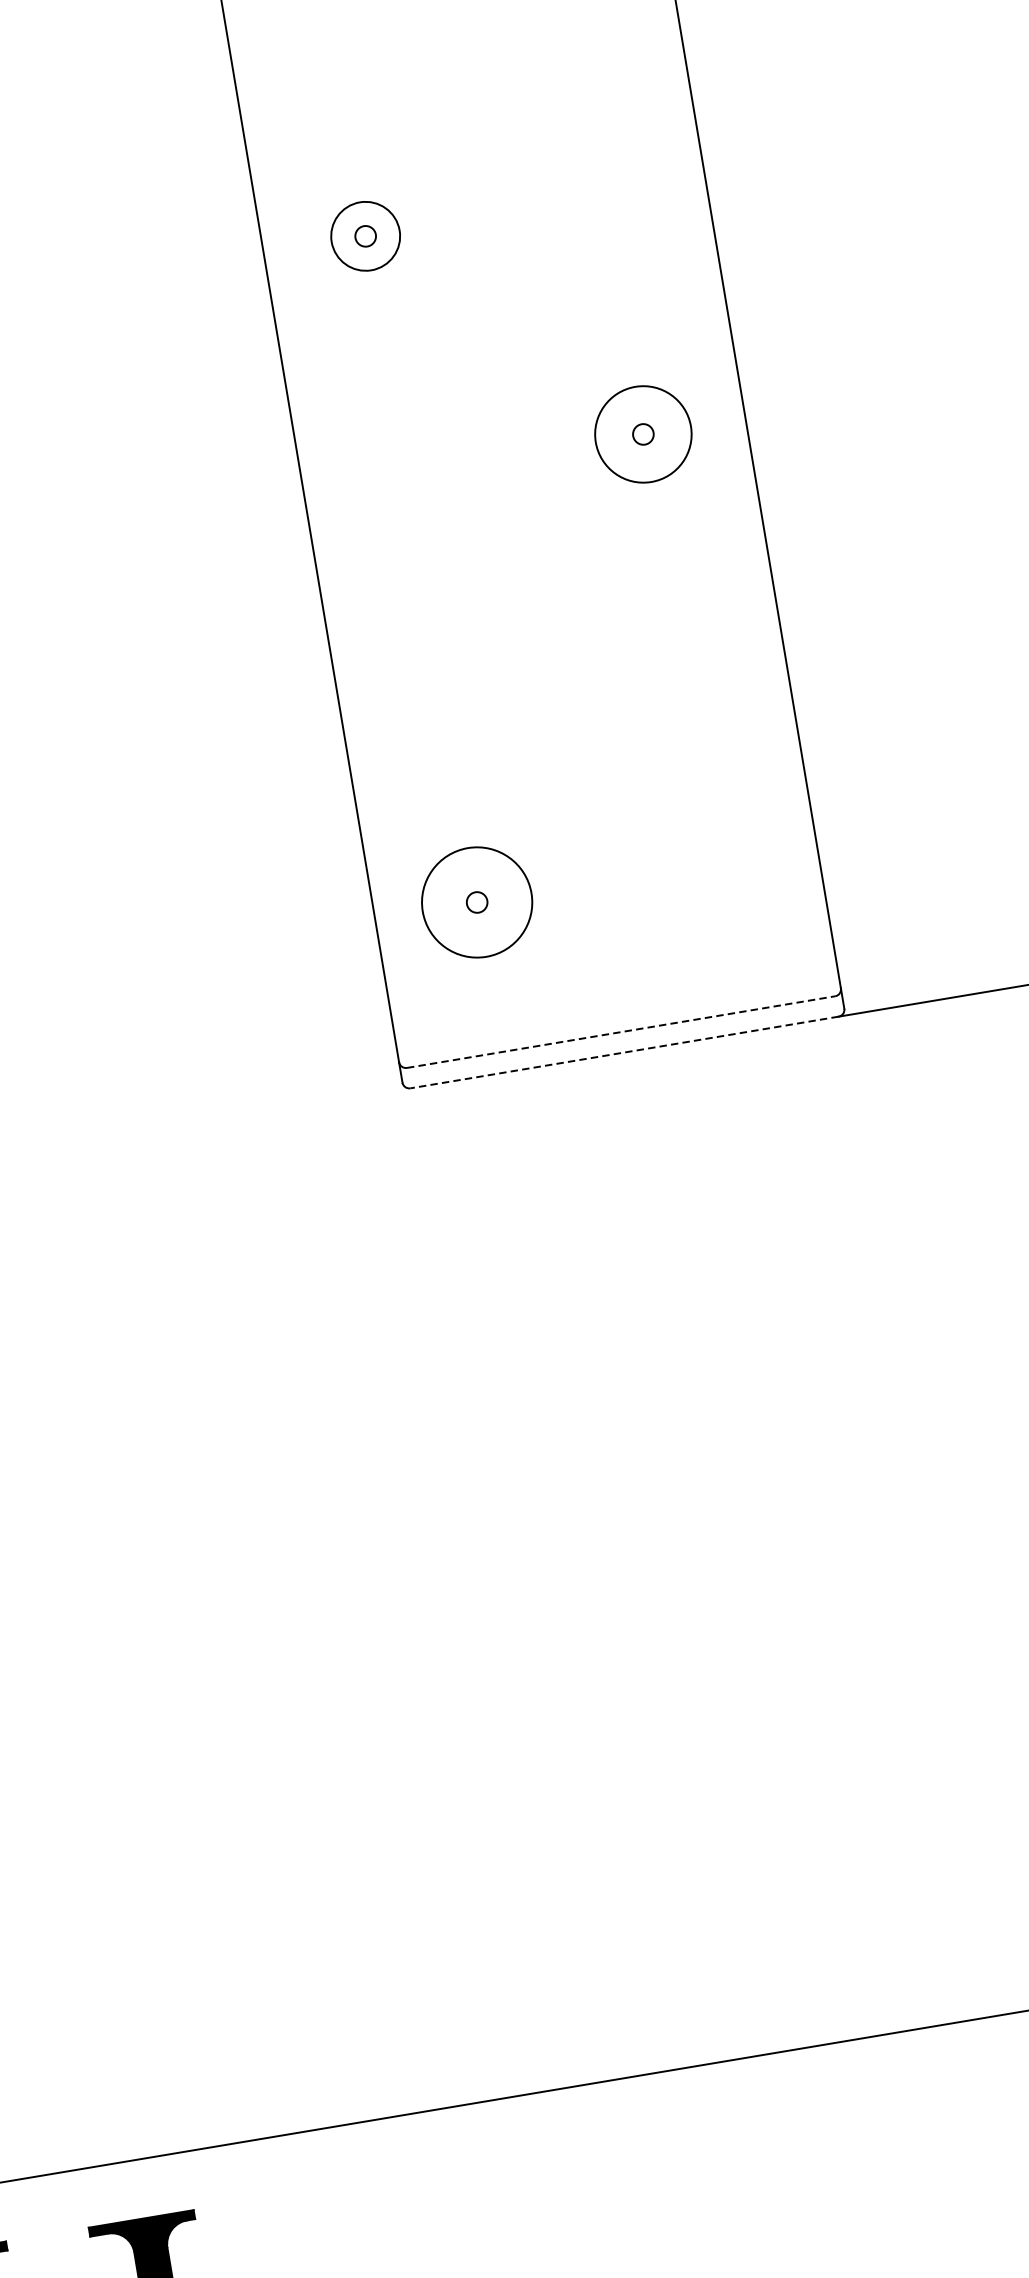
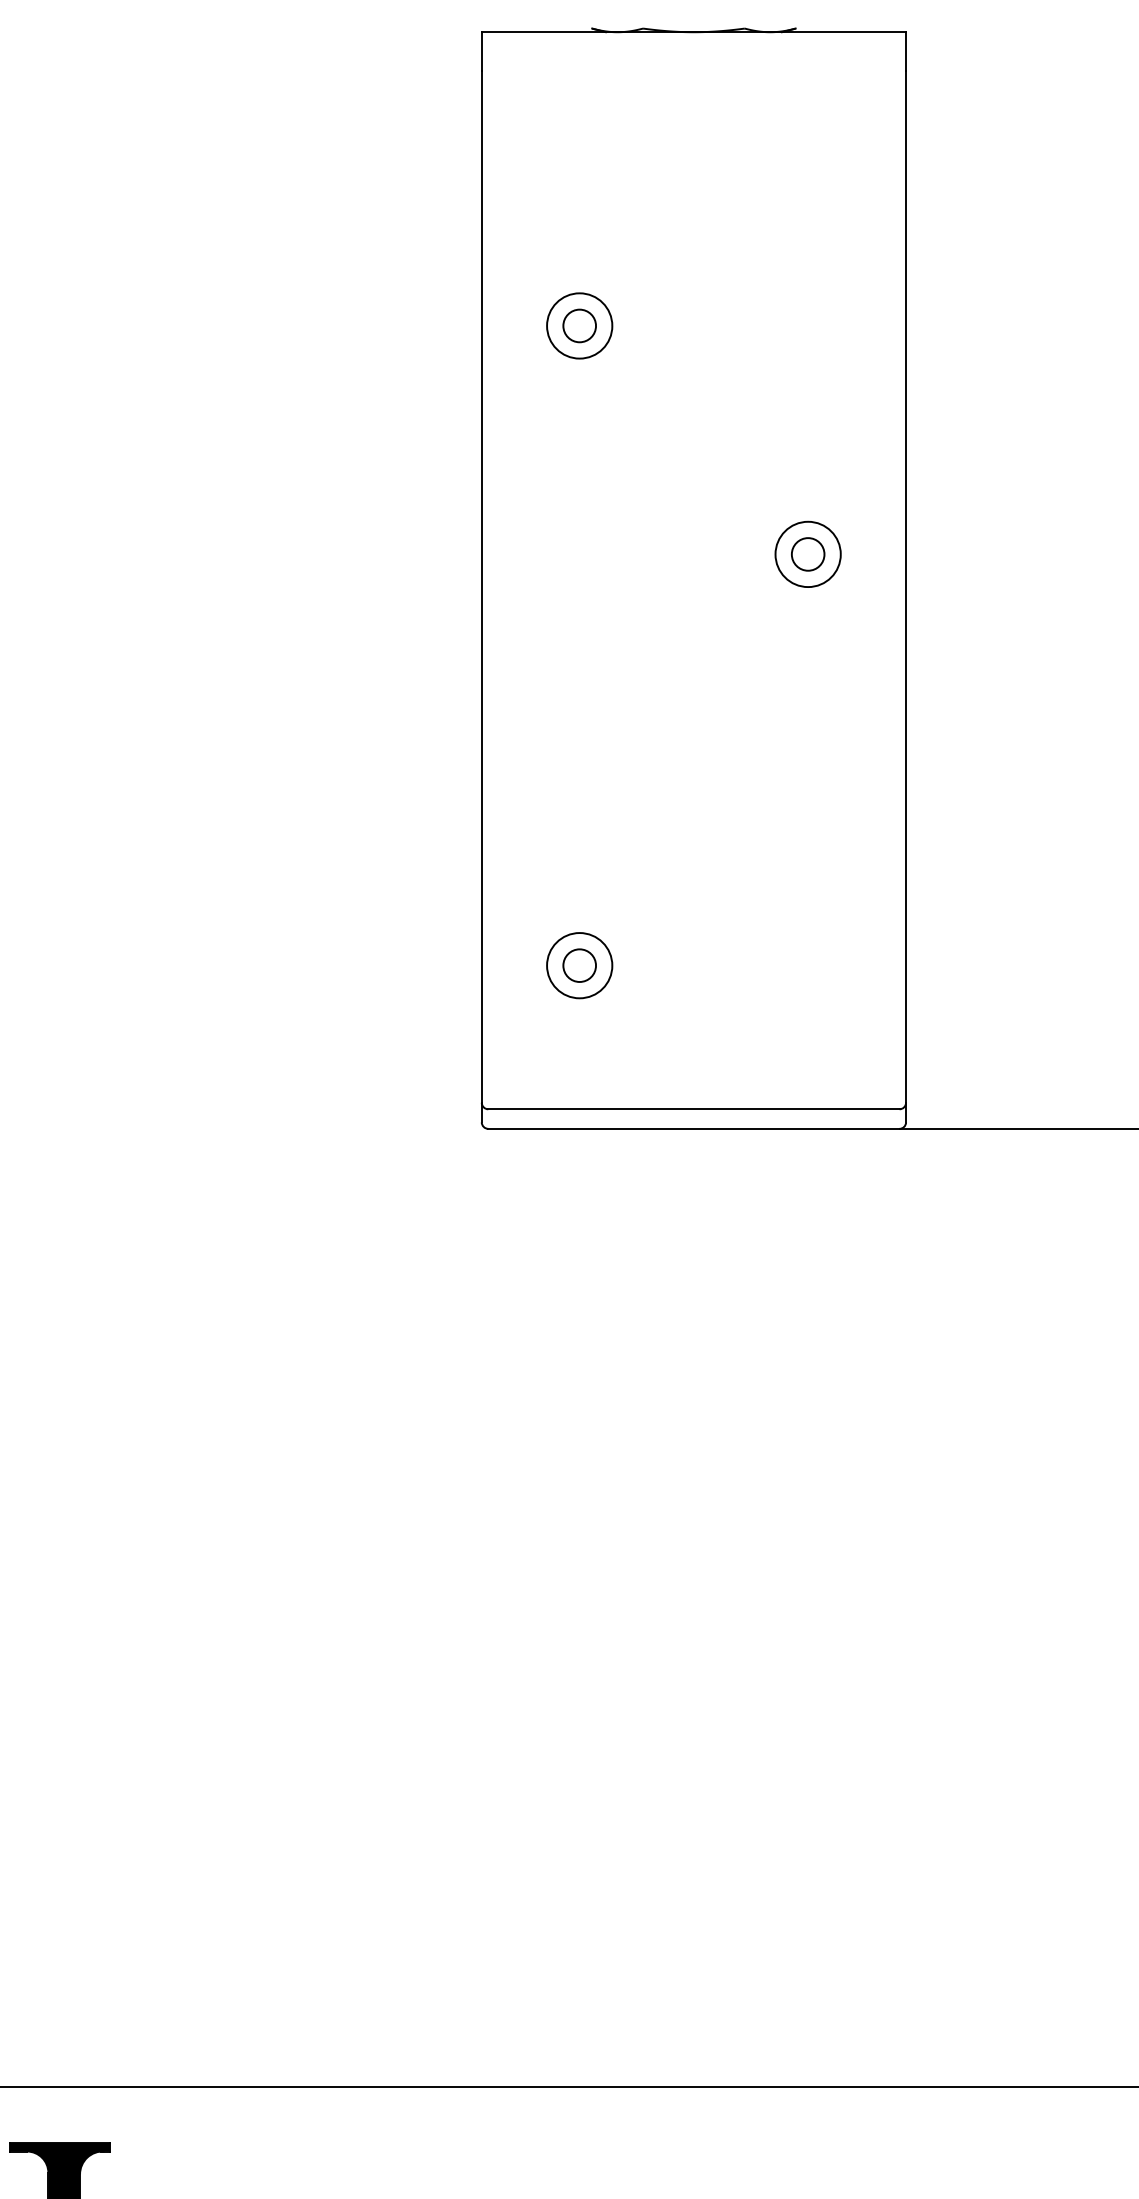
circle: (365, 235) -> (579, 325), size x1.67
circle: (642, 434) -> (807, 554), size x0.71
circle: (642, 434) -> (807, 554), size x1.67
circle: (476, 902) -> (579, 965), size x0.62
circle: (476, 902) -> (579, 965), size x1.67
line: (620, 1032) -> (693, 1109), dashed -> solid
line: (624, 1052) -> (693, 1128), dashed -> solid

